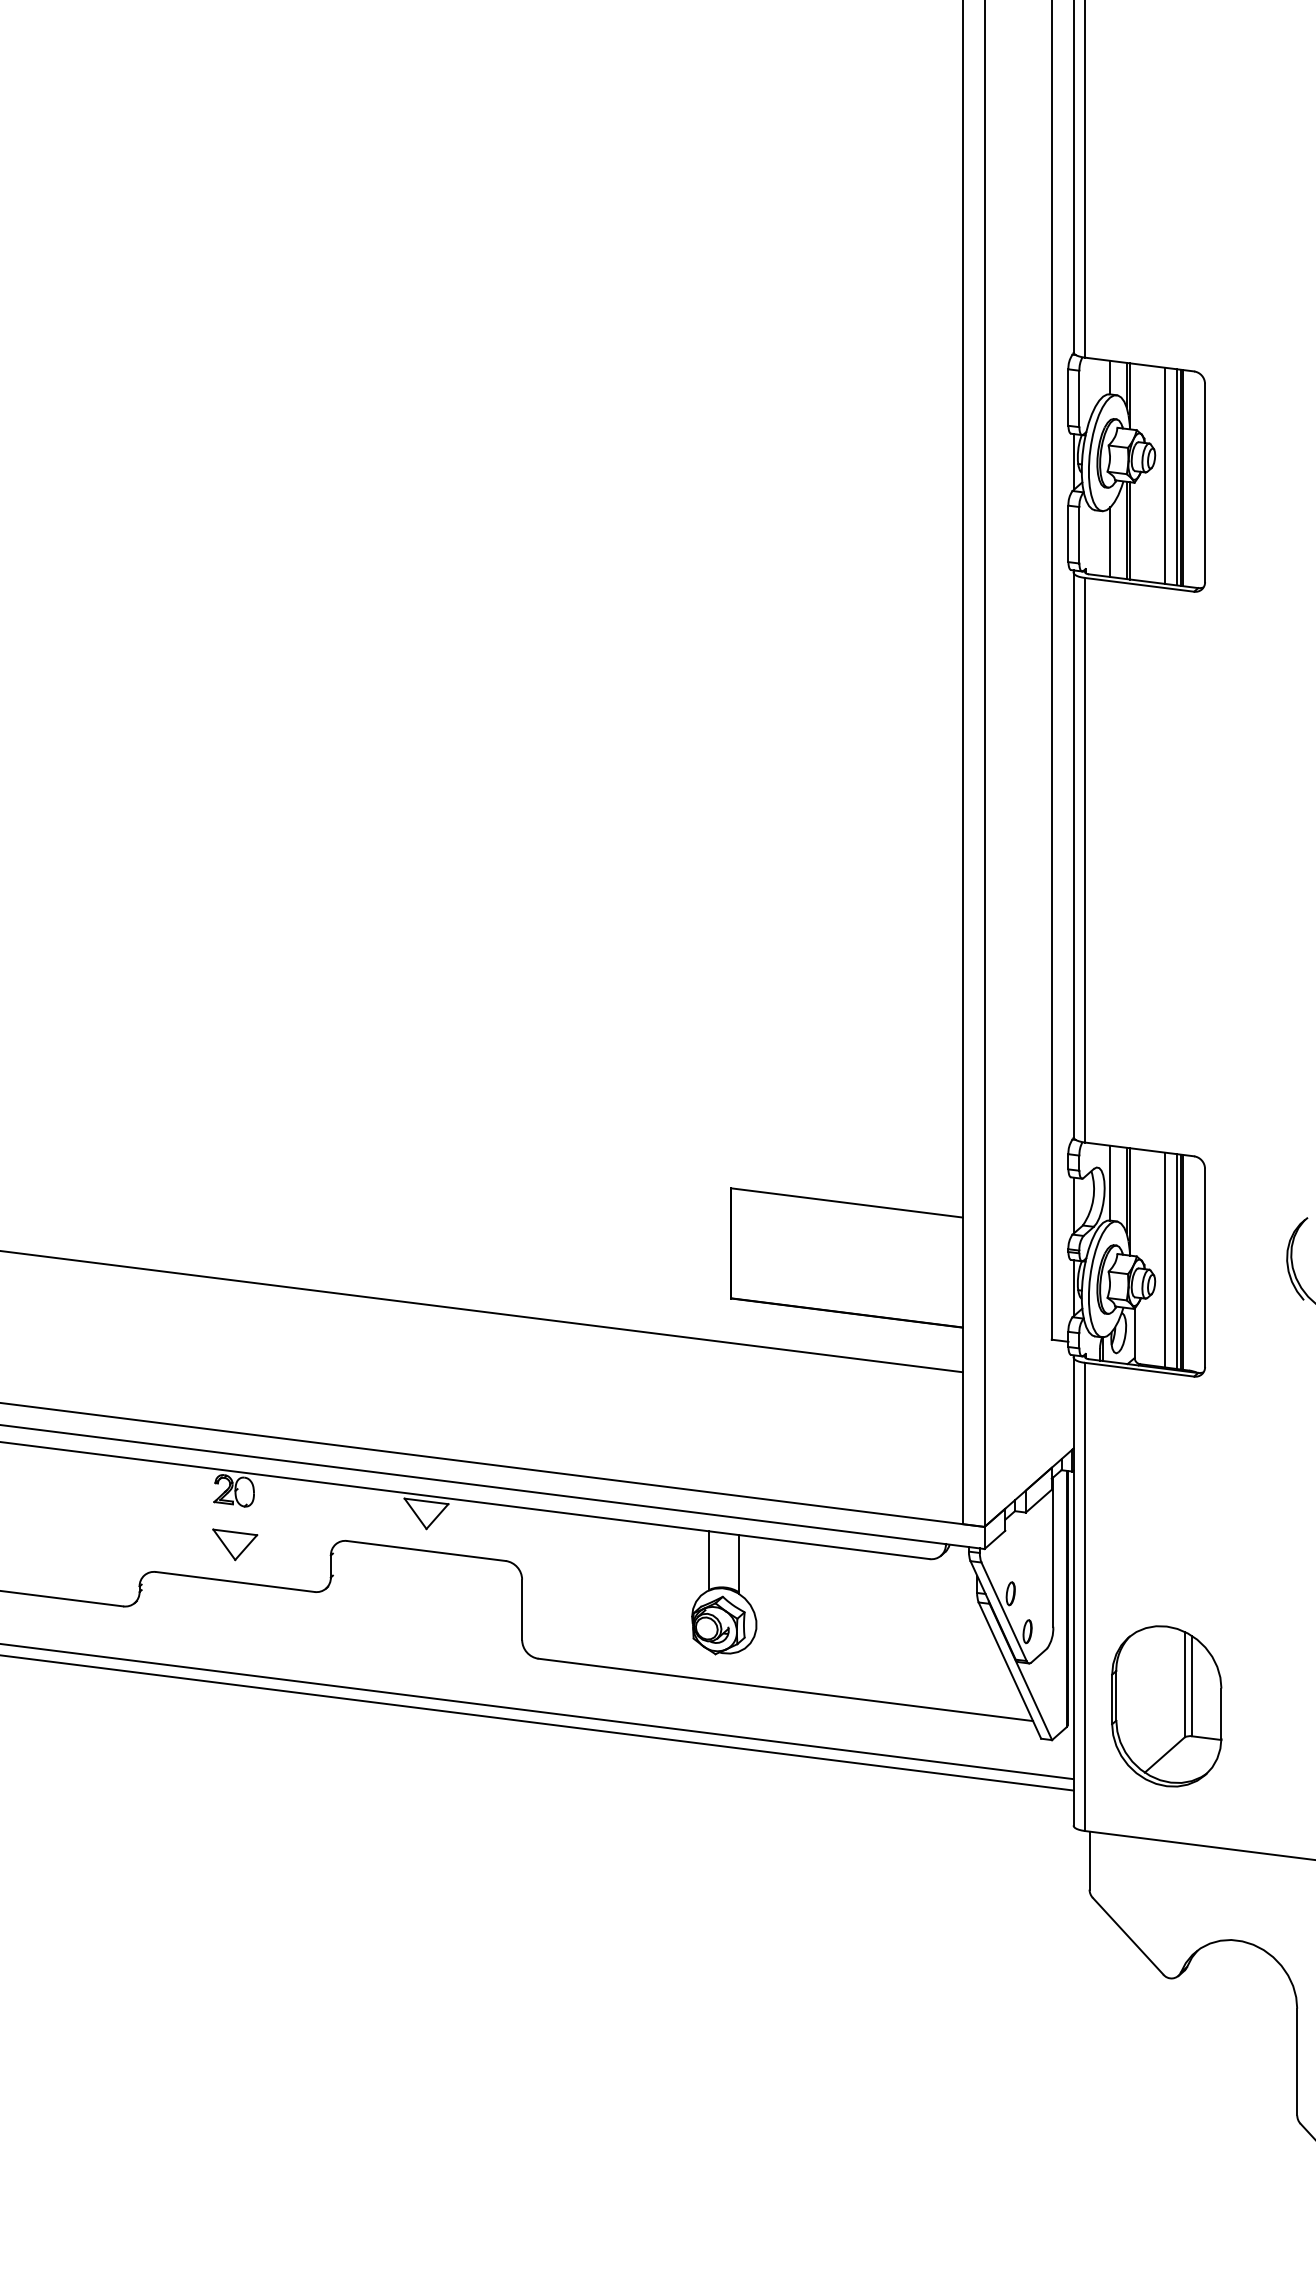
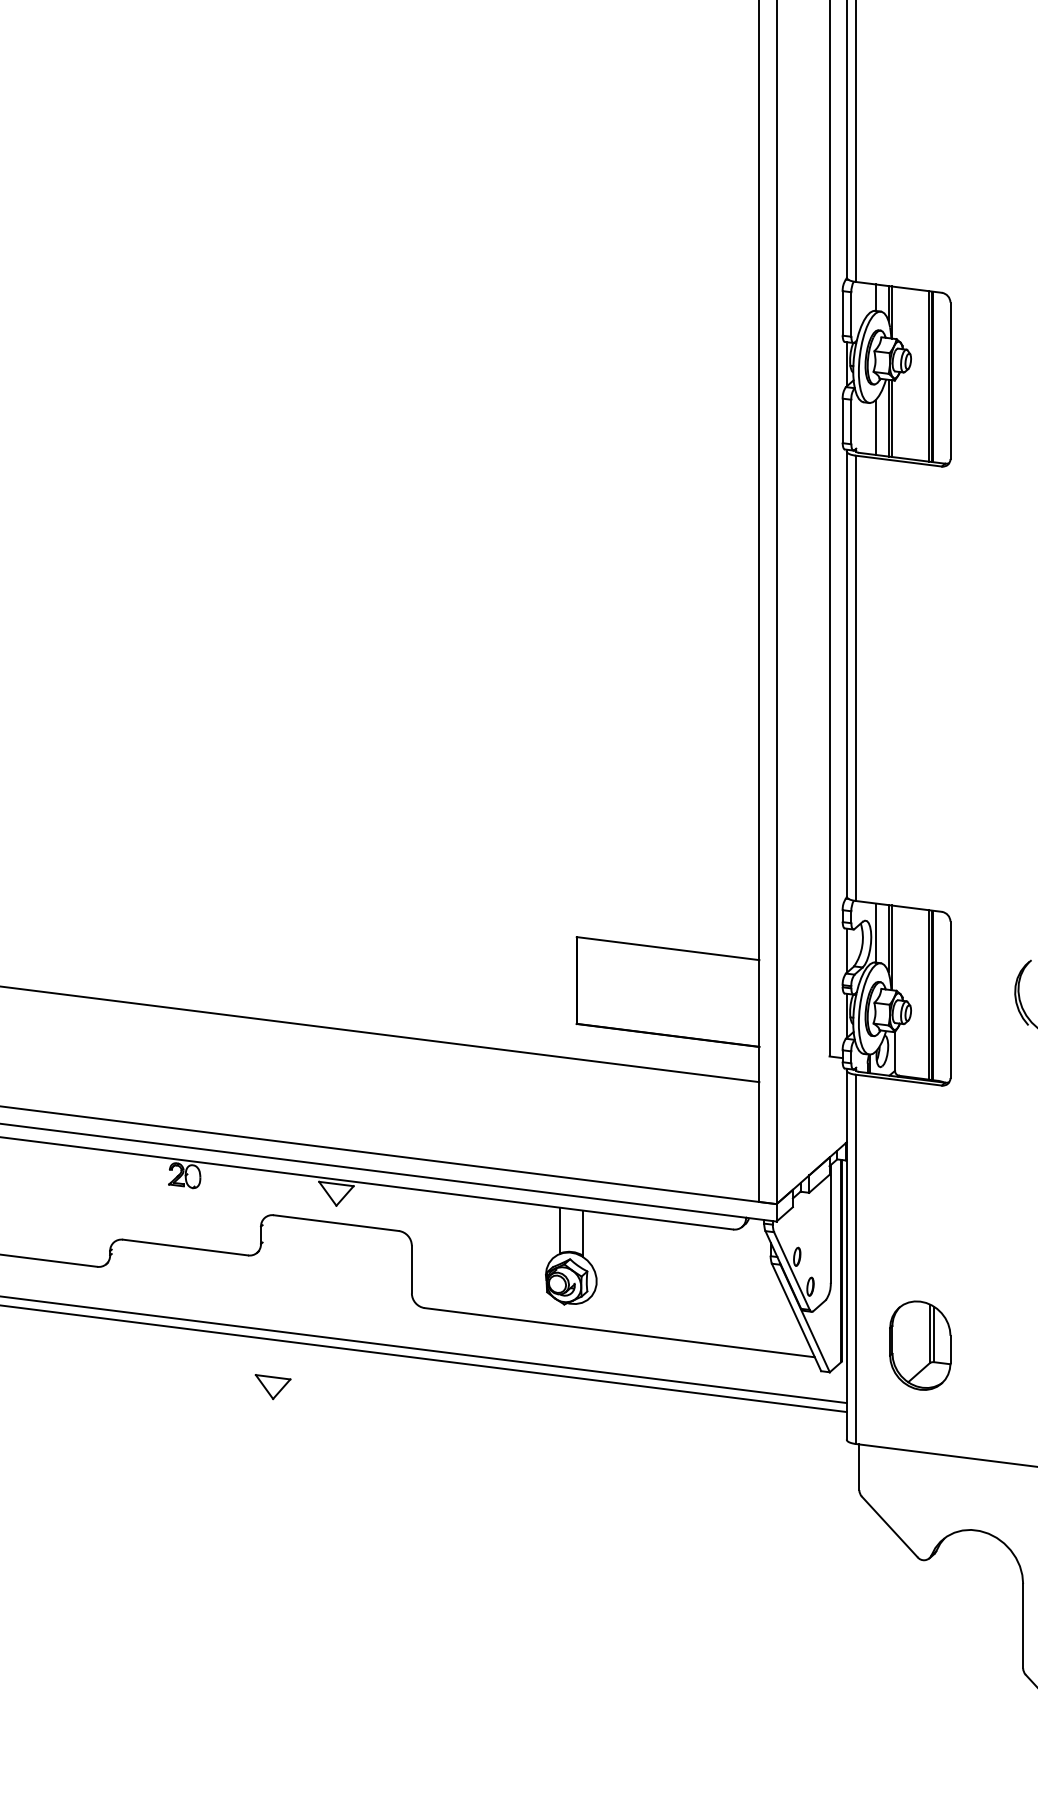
line: (1165, 475) -> (919, 374), removed
line: (1165, 1259) -> (919, 993), removed
part: (235, 1544) -> (273, 1386), moved
part: (1166, 1706) -> (920, 1345), size x0.7

